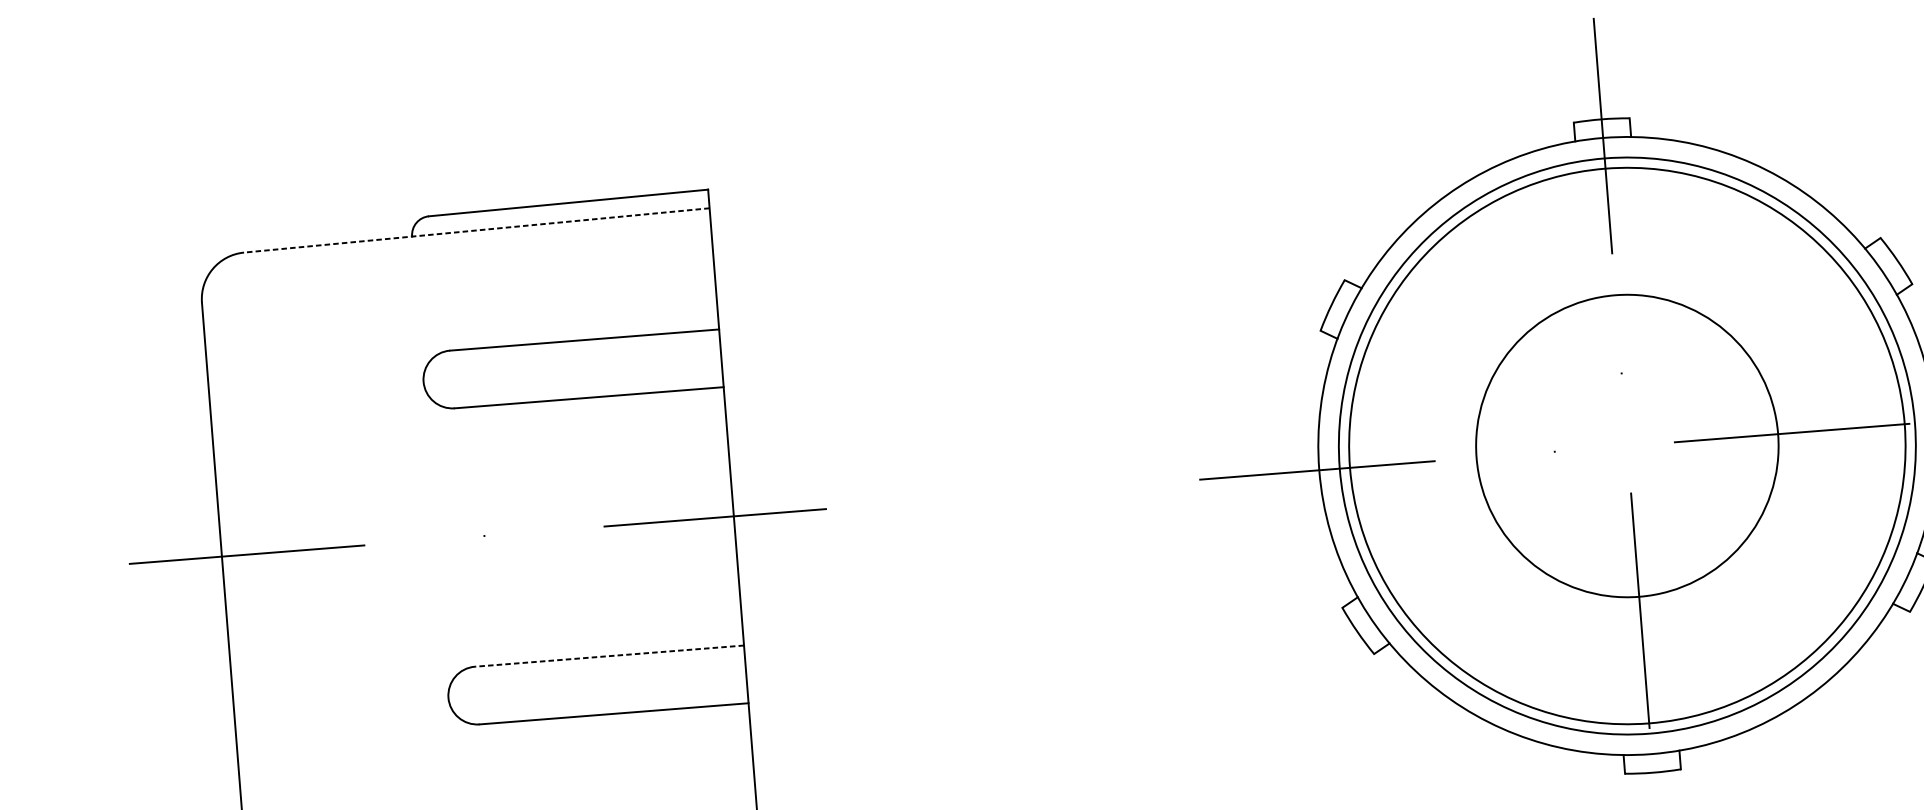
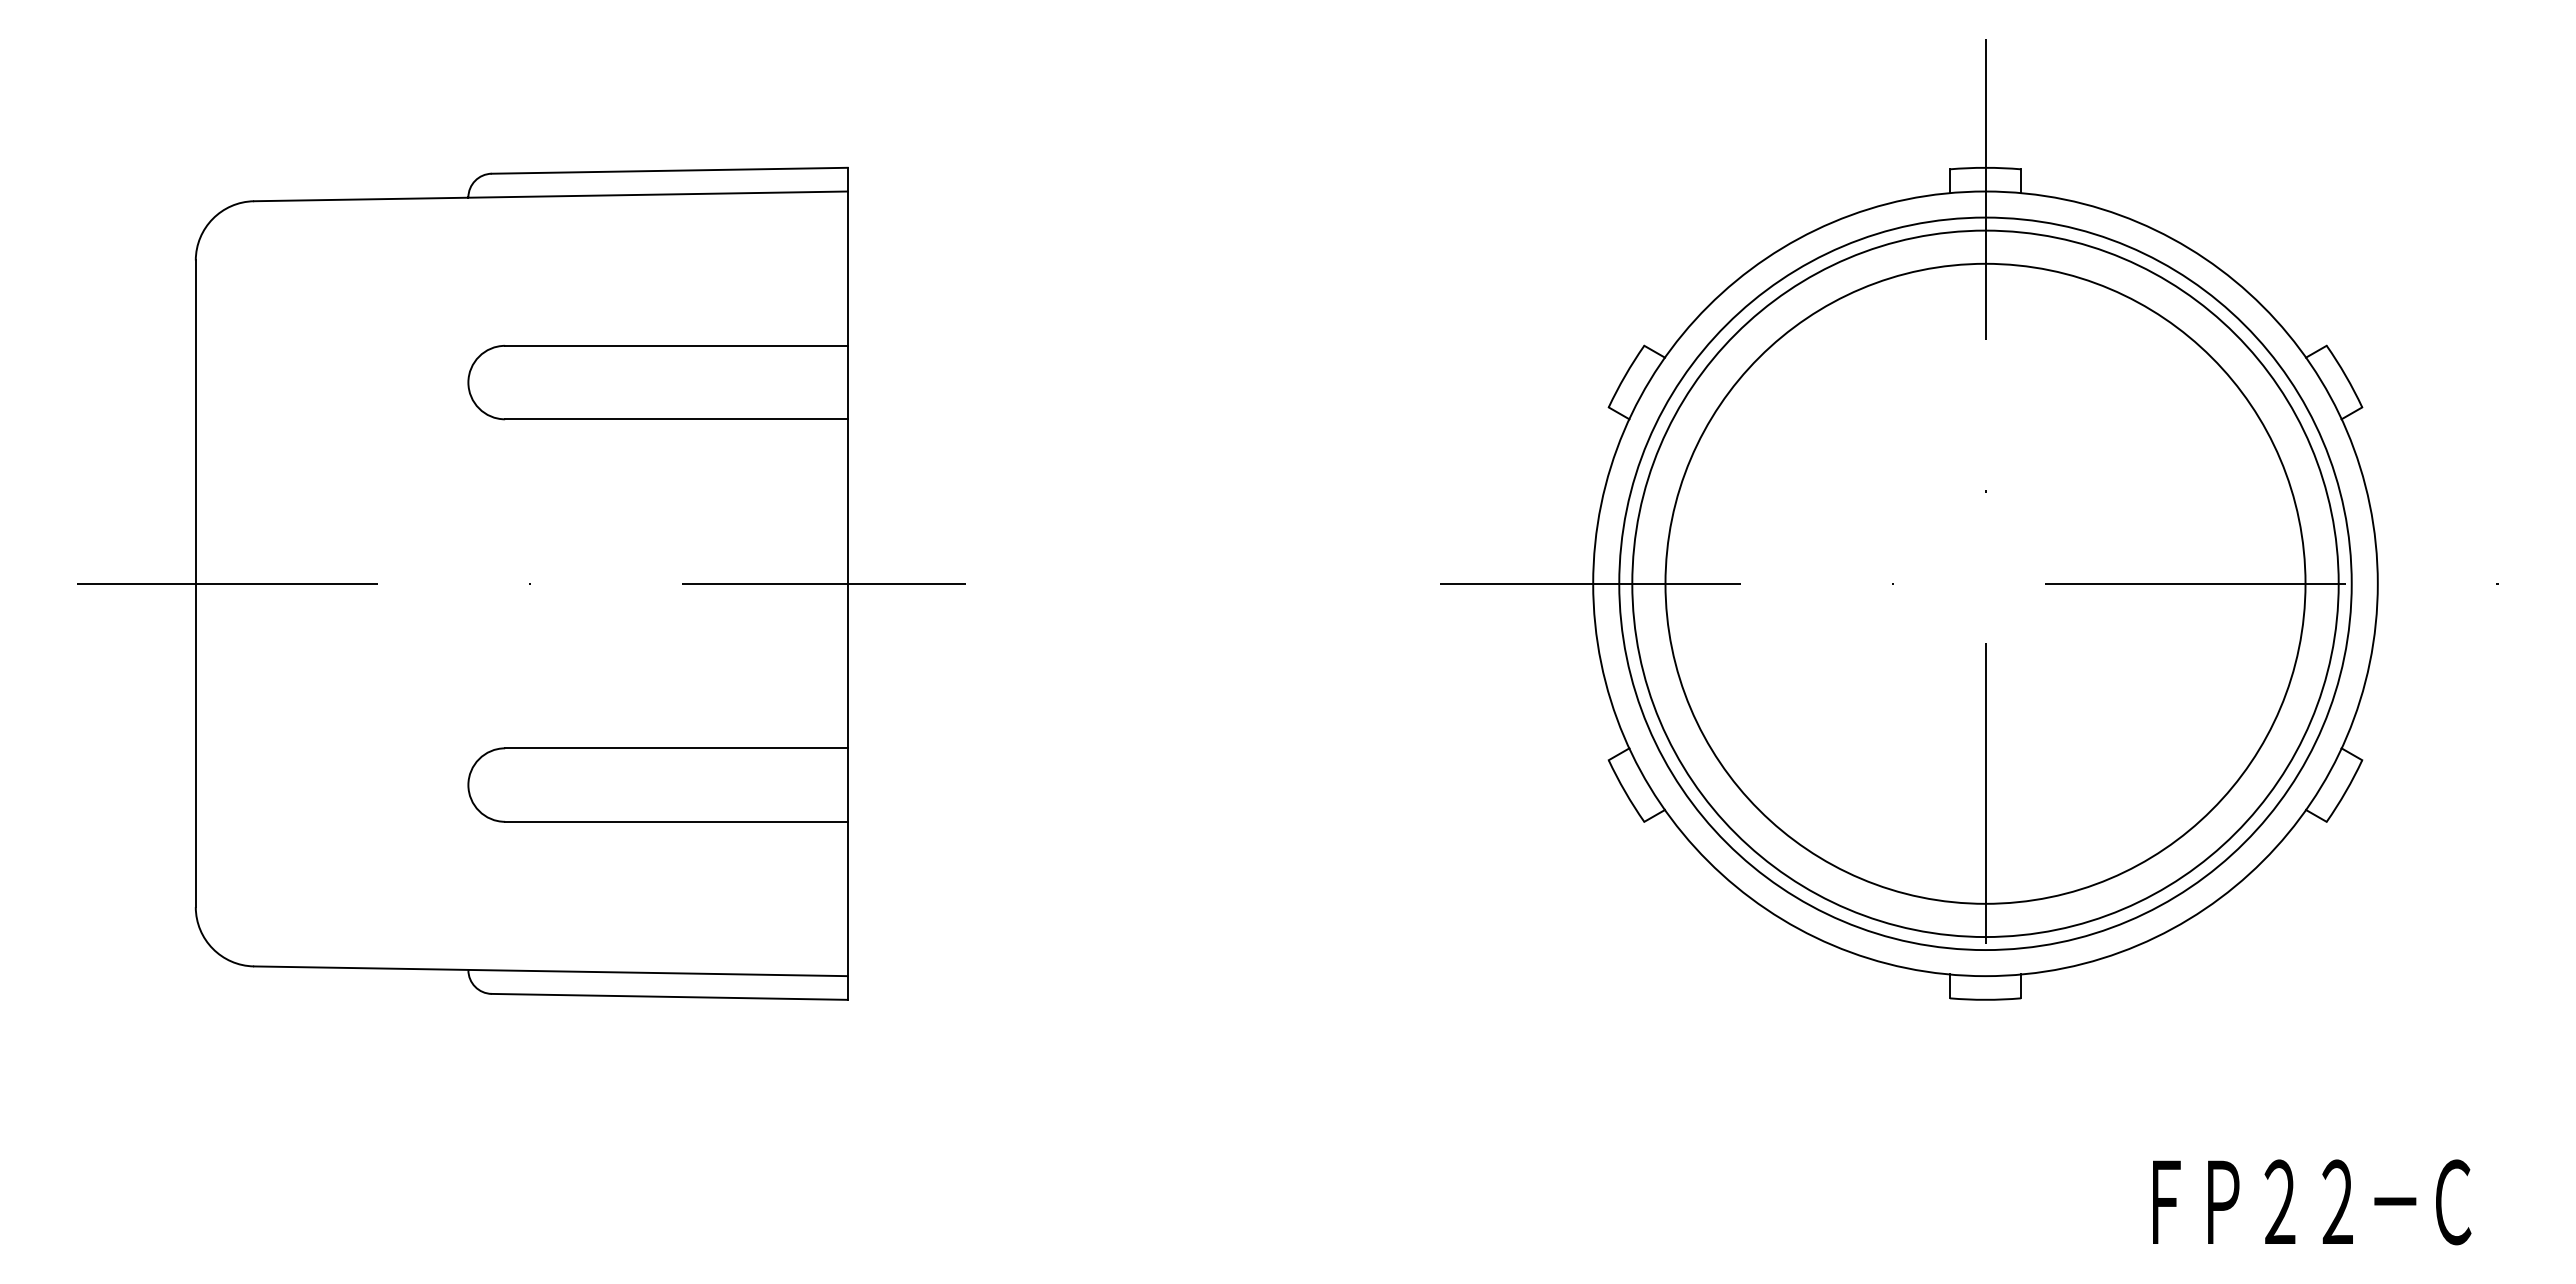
line: (476, 230) -> (550, 196), dashed -> solid
circle: (1627, 445) -> (1985, 583), size x1.67
line: (608, 656) -> (675, 748), dashed -> solid

